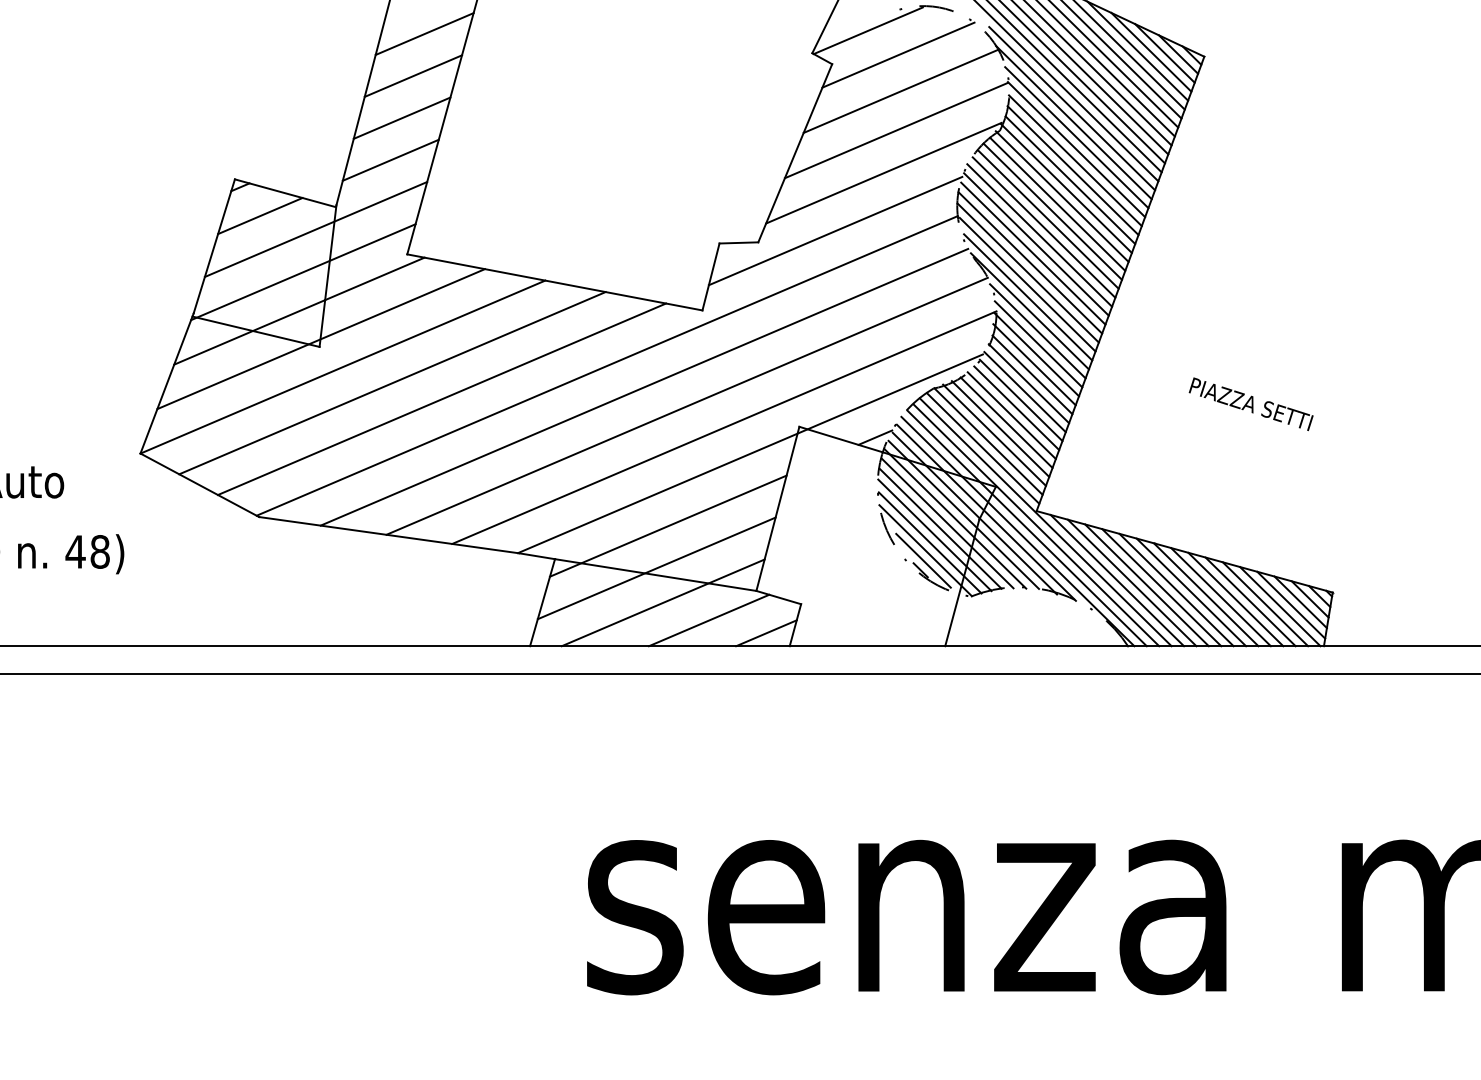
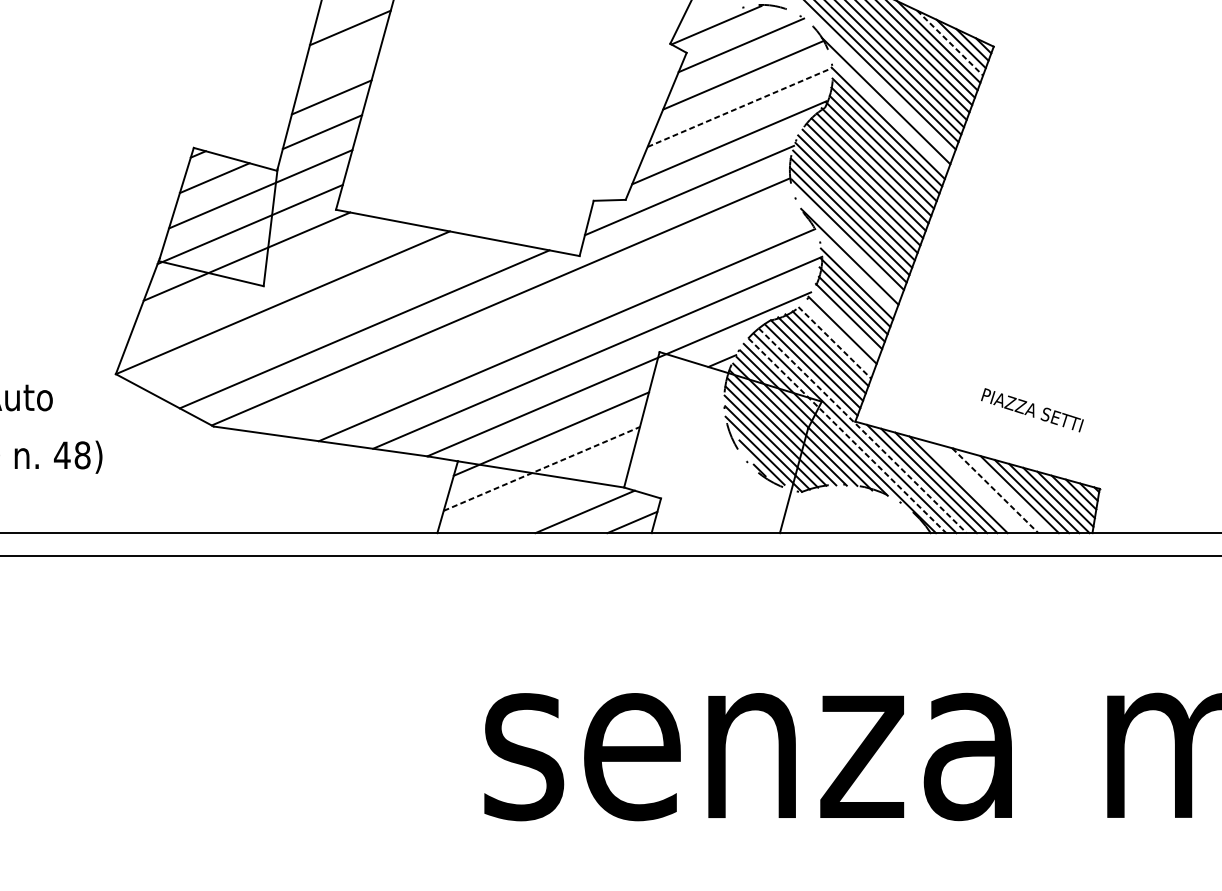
line: (1151, 52) -> (950, 43), solid -> dashed
line: (413, 75) -> (341, 62), removed
line: (1072, 108) -> (884, 89), removed
line: (896, 130) -> (739, 107), solid -> dashed
line: (1076, 137) -> (888, 113), removed
line: (1028, 297) -> (848, 245), removed
line: (1037, 331) -> (856, 273), removed
line: (320, 339) -> (264, 280), removed
line: (392, 383) -> (323, 316), removed
line: (644, 386) -> (531, 318), removed
line: (1024, 392) -> (845, 323), removed
text: (1250, 403) -> (1031, 409), moved
line: (1016, 408) -> (838, 336), removed
line: (1011, 415) -> (834, 342), solid -> dashed
line: (1045, 522) -> (862, 431), solid -> dashed
line: (1027, 528) -> (847, 436), solid -> dashed
line: (657, 568) -> (542, 469), solid -> dashed
line: (1176, 589) -> (970, 486), removed
line: (1191, 592) -> (983, 488), removed
line: (1206, 595) -> (995, 491), solid -> dashed
line: (1220, 597) -> (1007, 492), removed
line: (662, 602) -> (546, 497), removed

